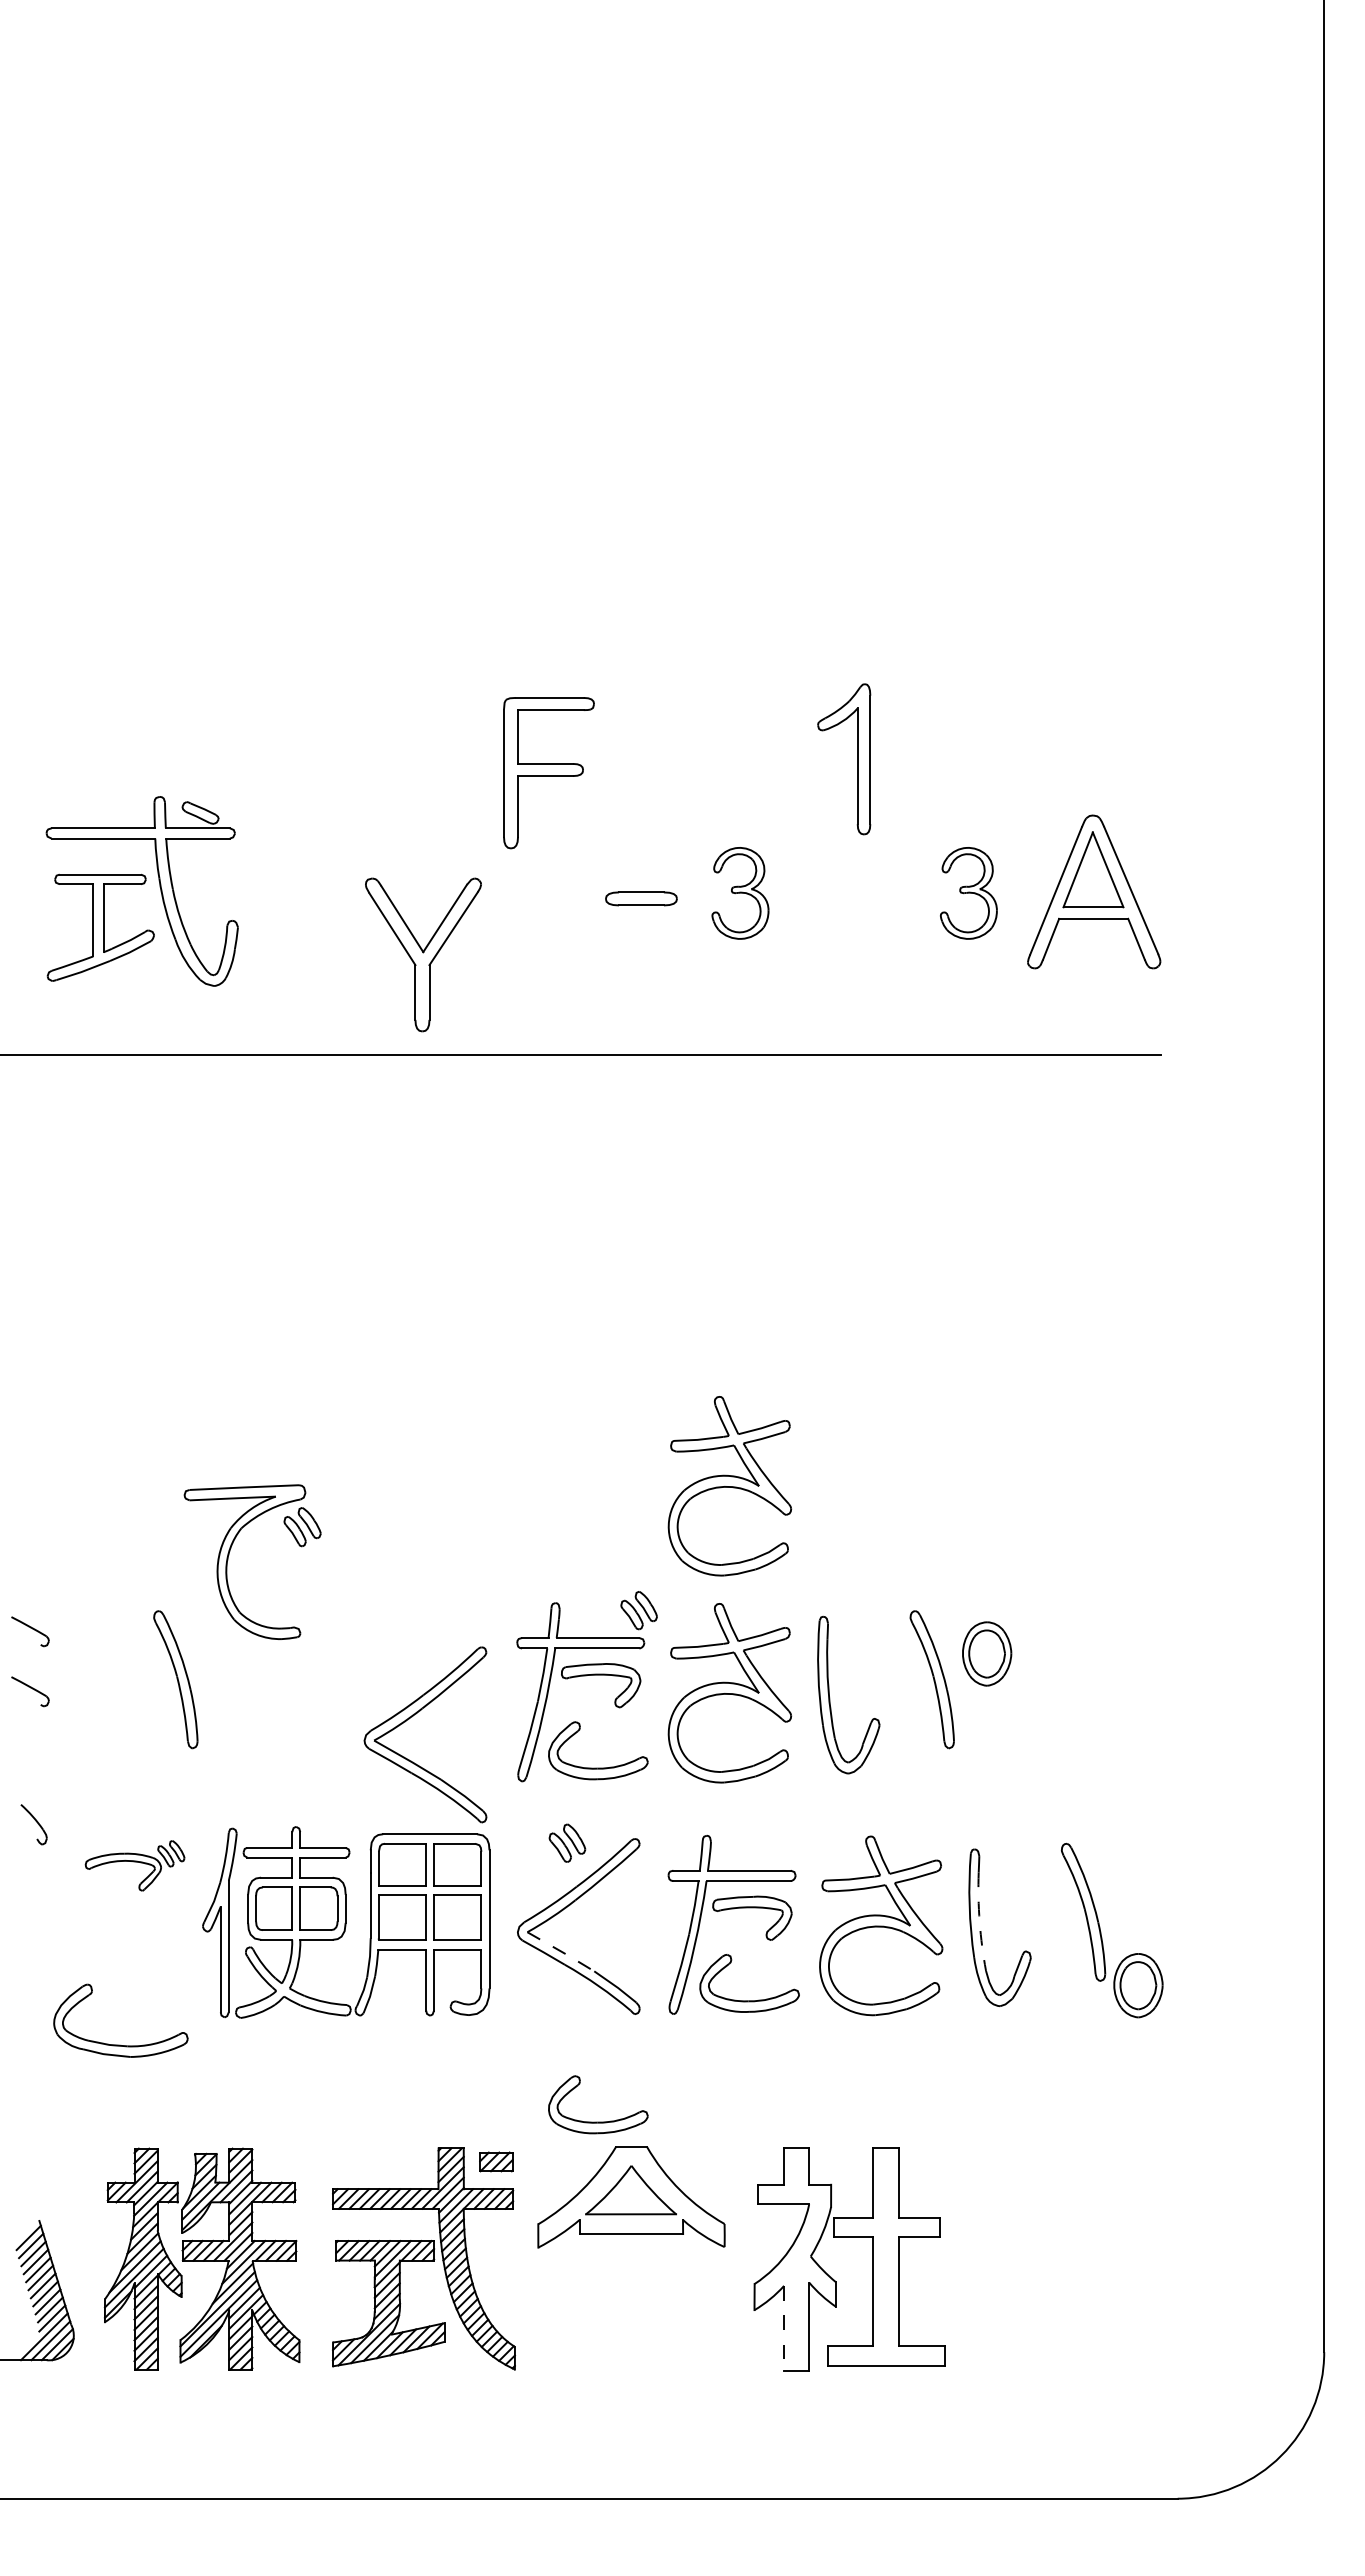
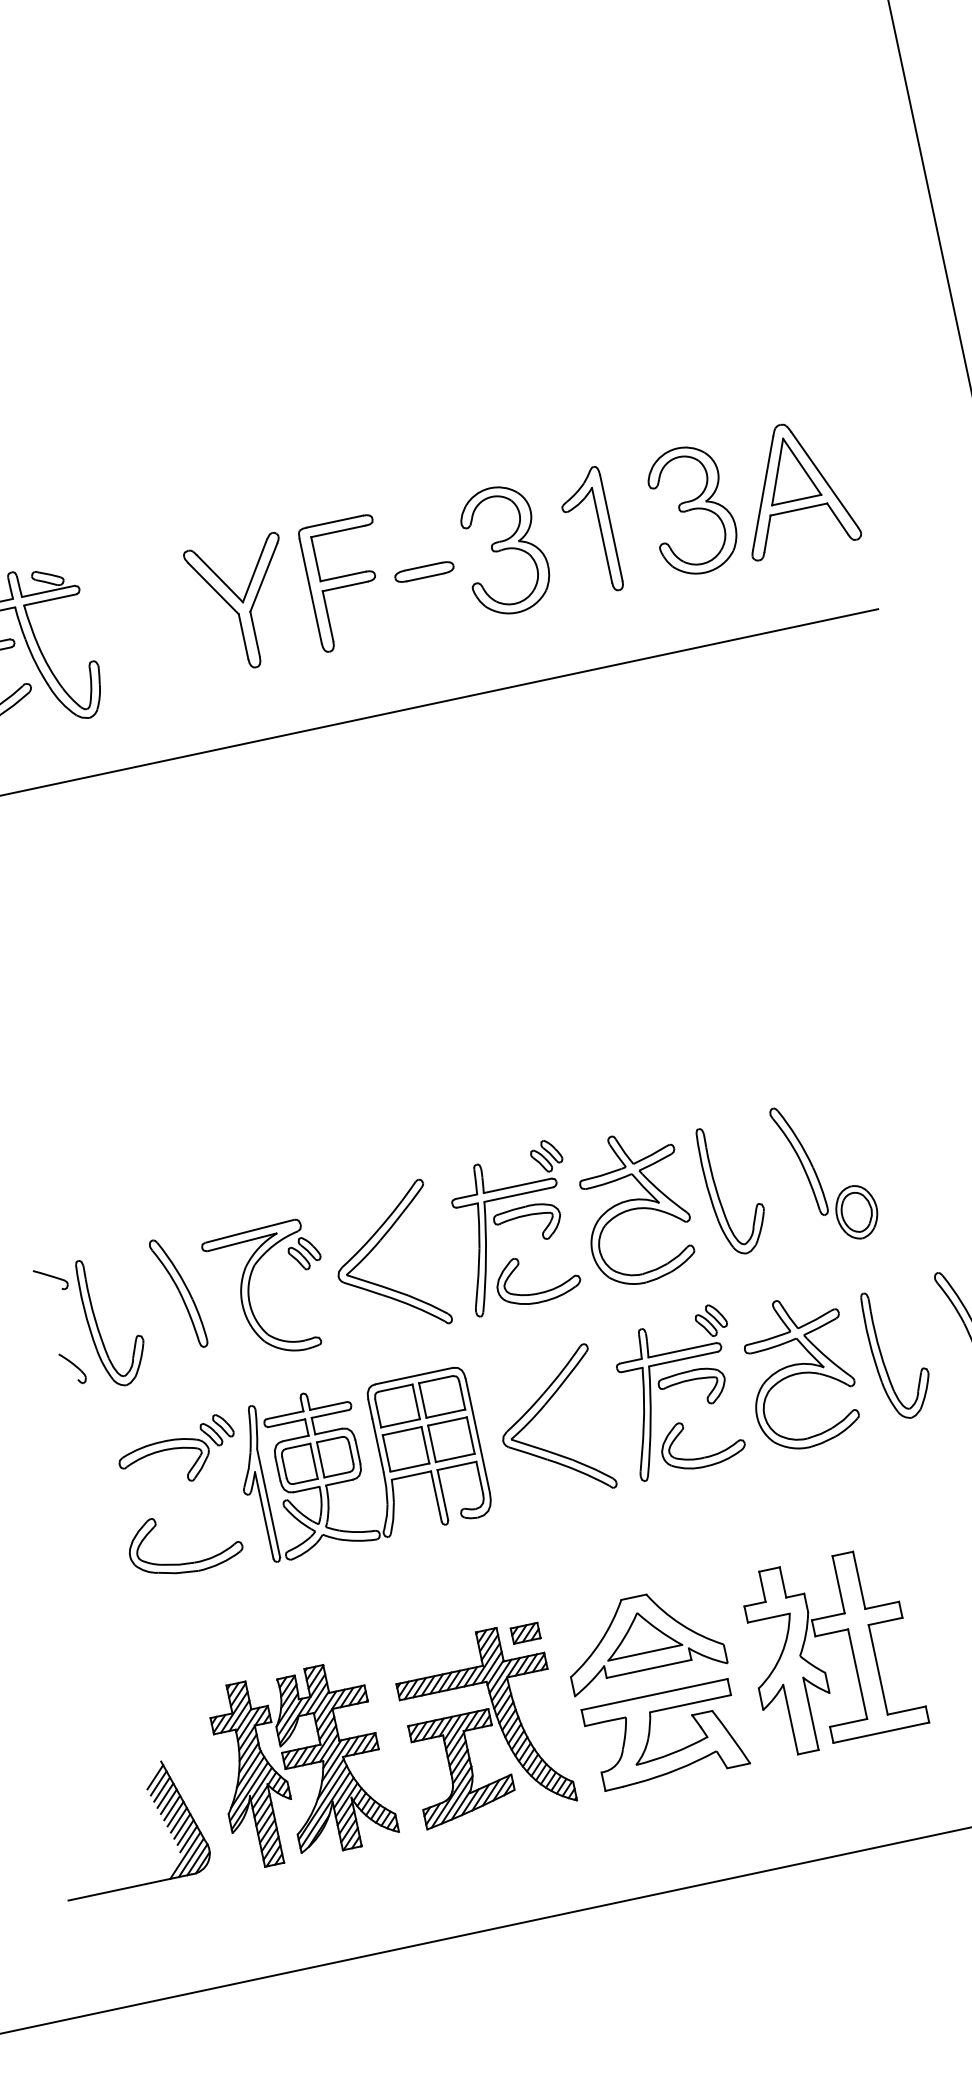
part: (857, 759) -> (600, 529), moved
part: (548, 773) -> (347, 583), moved
part: (740, 893) -> (504, 550), size x1.67
part: (968, 893) -> (691, 510), size x1.67
part: (423, 954) -> (243, 604), moved
part: (729, 1486) -> (599, 1038), removed
part: (229, 1555) -> (249, 1289), moved
part: (987, 1653) -> (857, 1211), moved
part: (30, 1691) -> (61, 1328), removed
part: (73, 1694) -> (97, 1323), added
part: (412, 1717) -> (373, 1249), moved
part: (33, 1824) -> (72, 1368), moved
part: (567, 1842) -> (711, 1320), moved
part: (134, 1865) -> (177, 1453), size x1.43
arc: (979, 1921) -> (880, 1351), dashed -> solid
line: (561, 1951) -> (542, 1449), dashed -> solid
part: (120, 2044) -> (188, 1562), moved
part: (598, 2121) -> (602, 1582), removed
part: (616, 2310) -> (650, 1734), added
line: (784, 2328) -> (791, 1719), dashed -> solid

